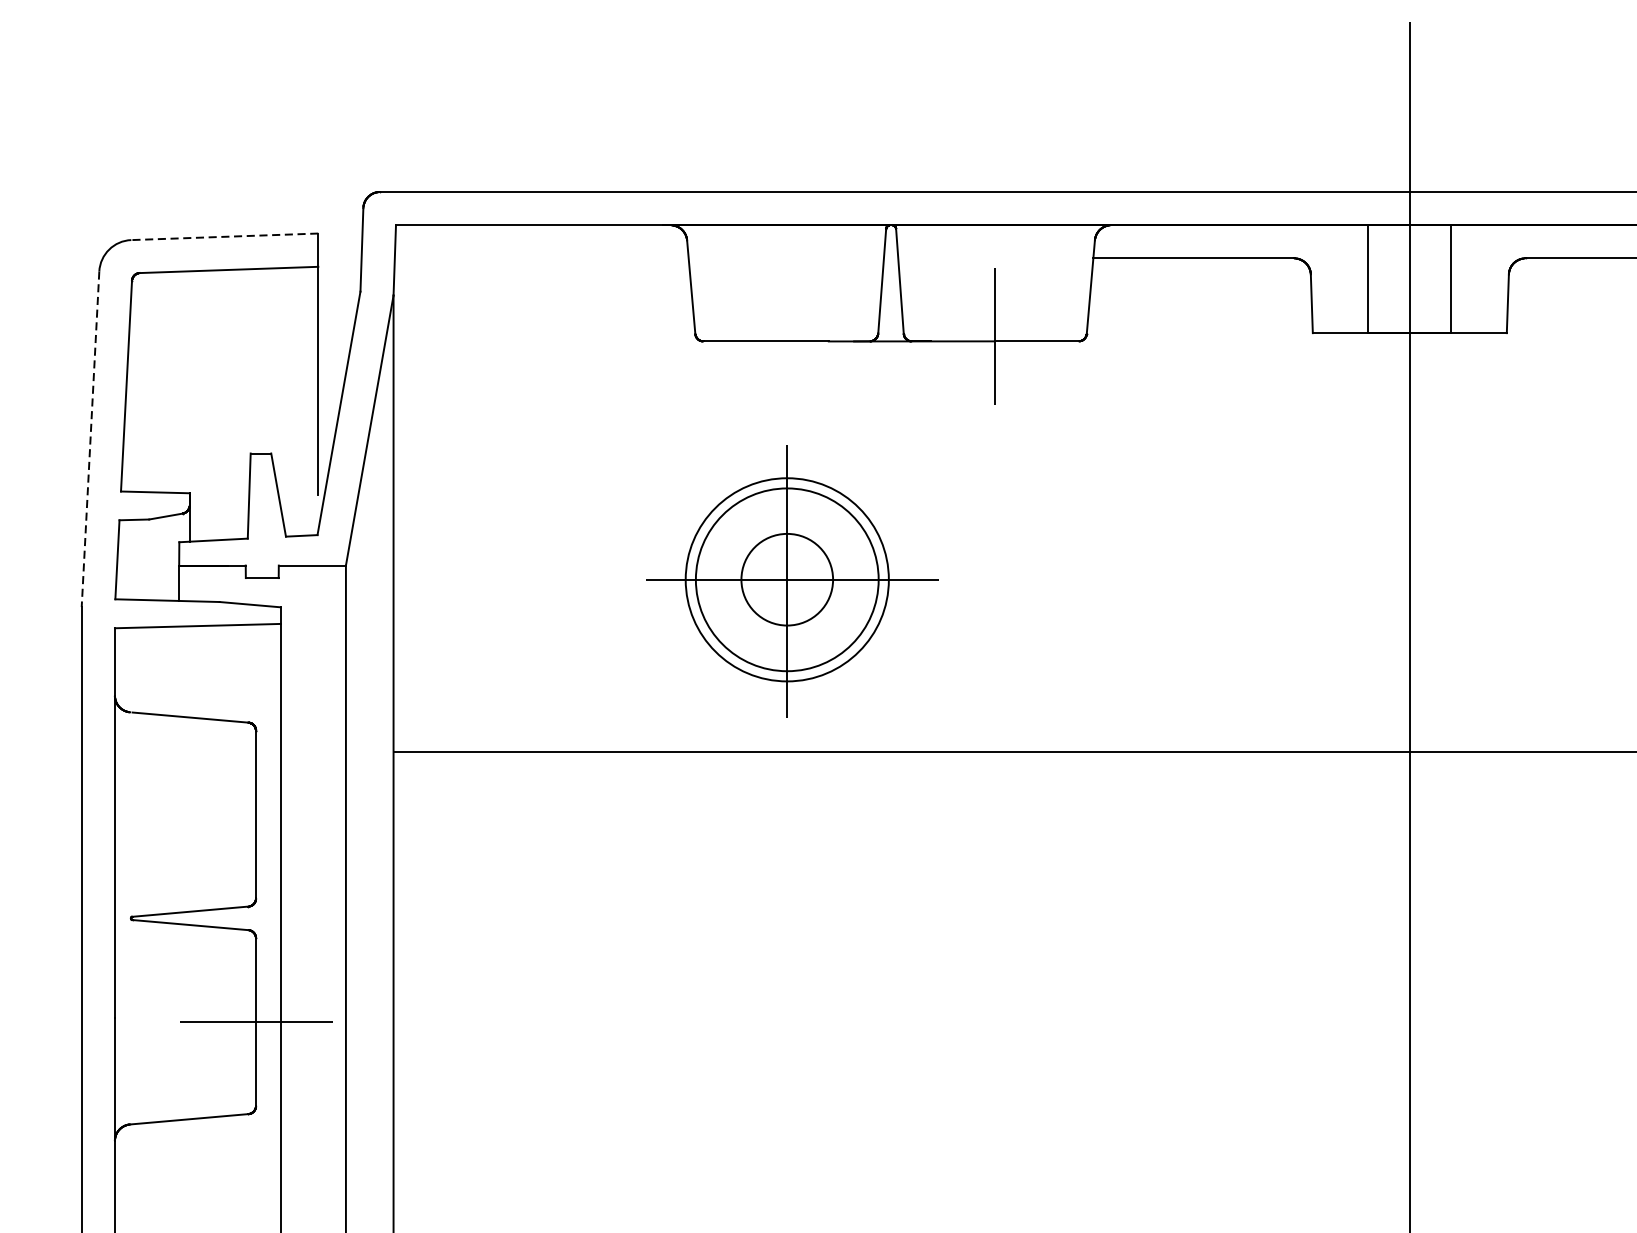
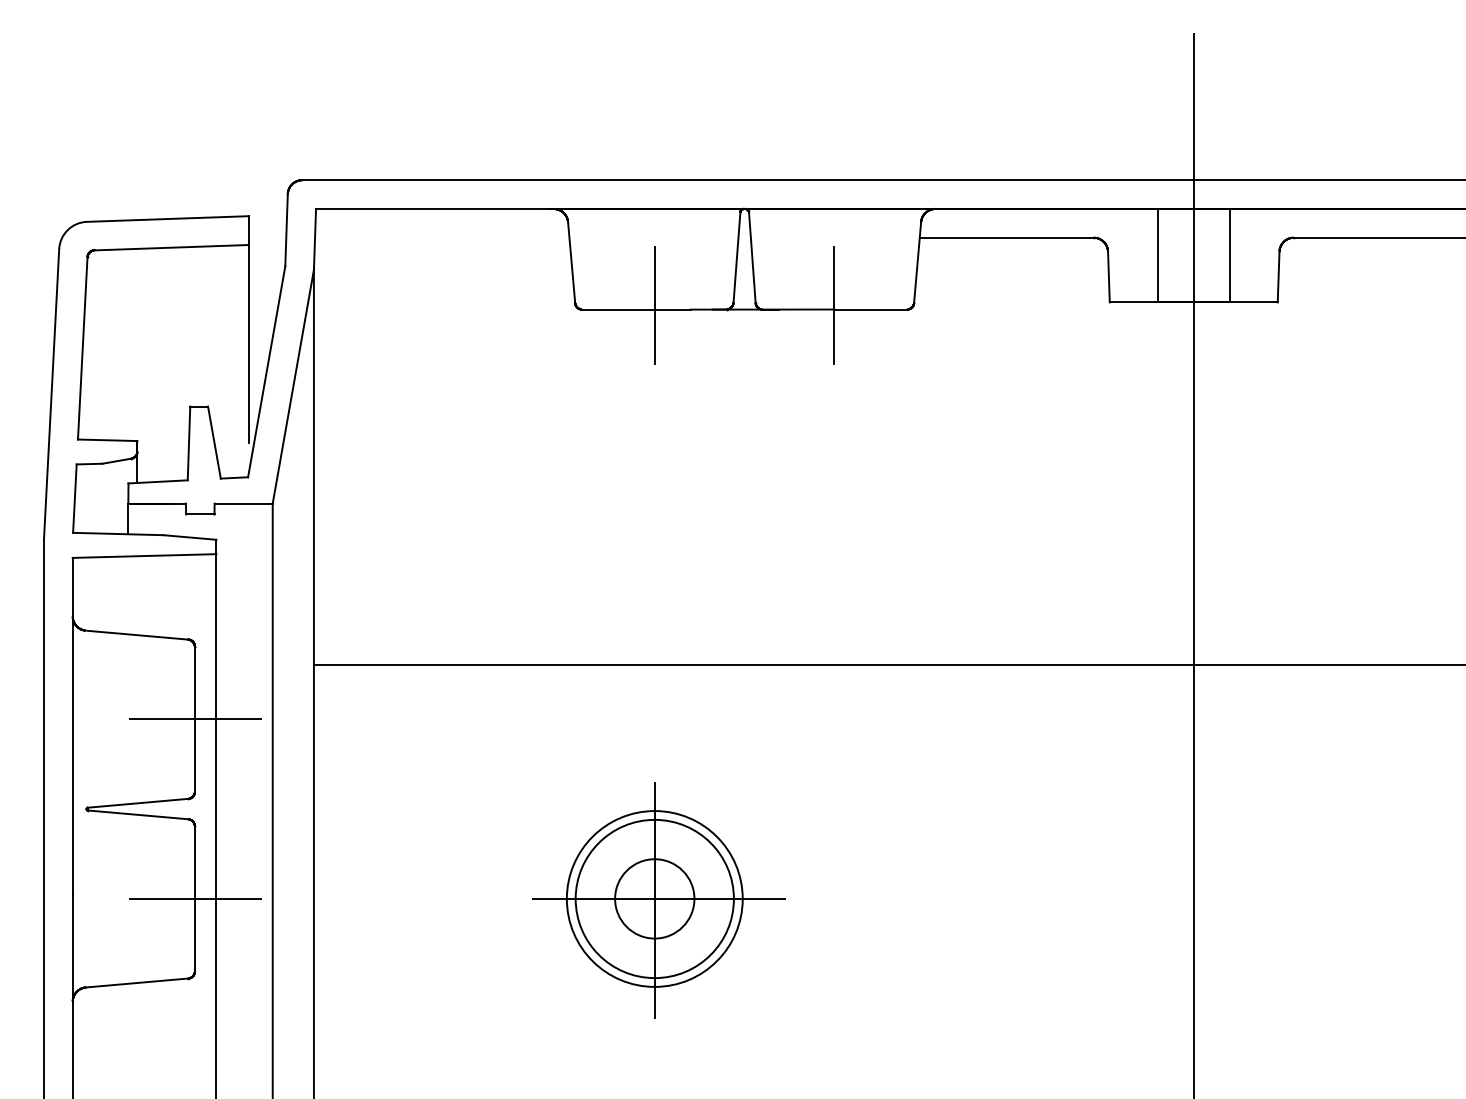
line: (224, 237) -> (167, 219), dashed -> solid
line: (786, 336) -> (654, 305), added
line: (90, 439) -> (51, 394), dashed -> solid
part: (791, 581) -> (658, 900), moved
line: (256, 814) -> (195, 719), added

